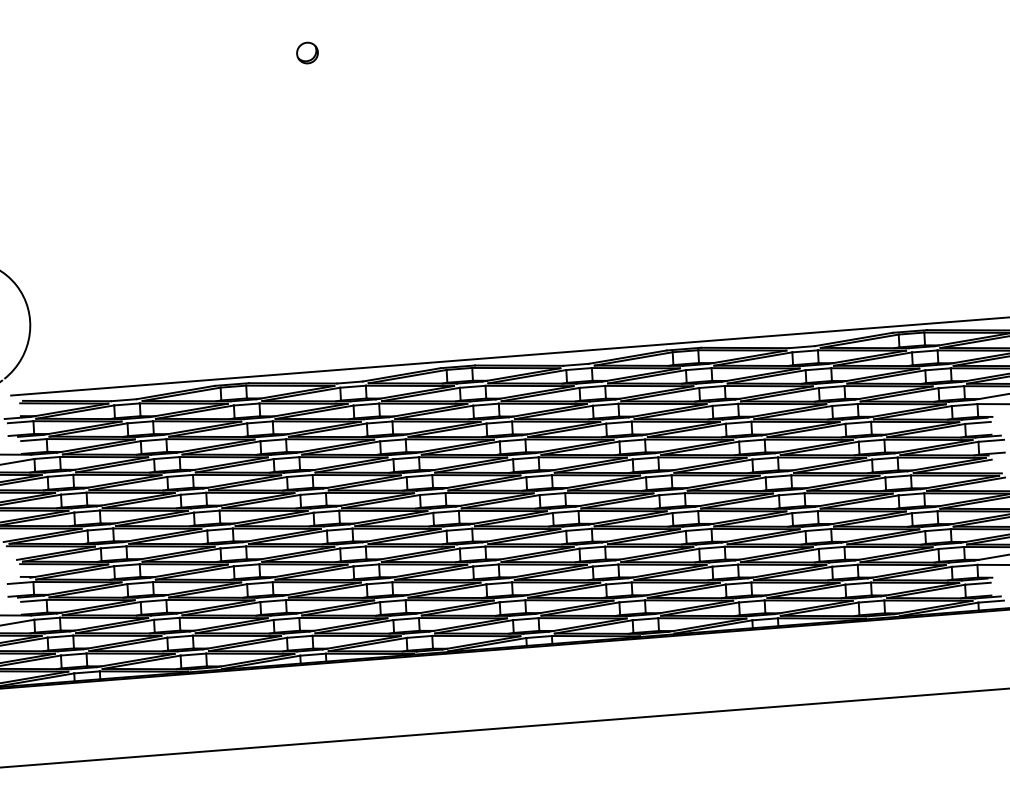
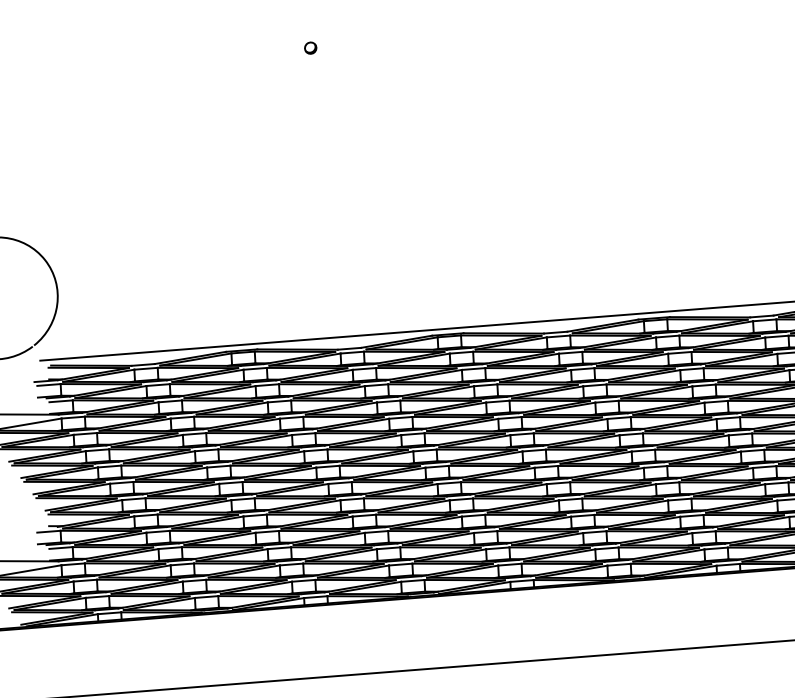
part: (307, 52) -> (310, 47), size x0.6

